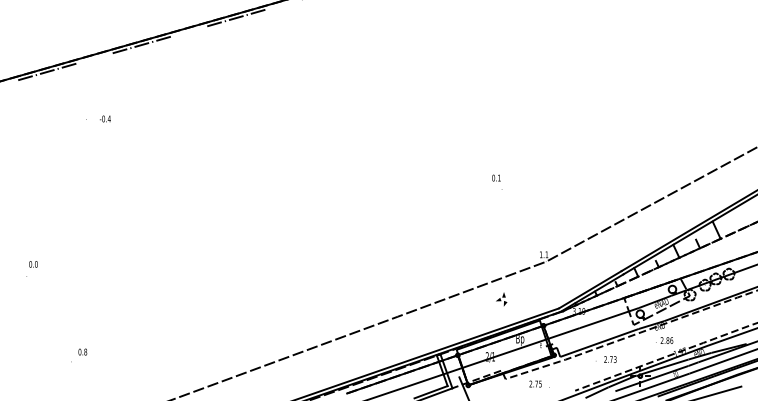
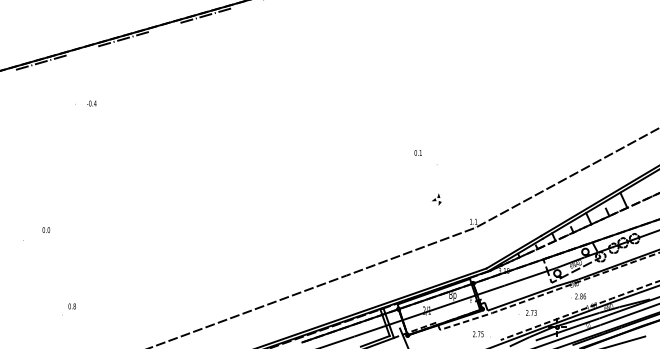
text: (495, 177) -> (417, 152), moved
text: (33, 263) -> (46, 229), moved
part: (501, 299) -> (436, 199), moved
text: (539, 384) -> (481, 334), moved

